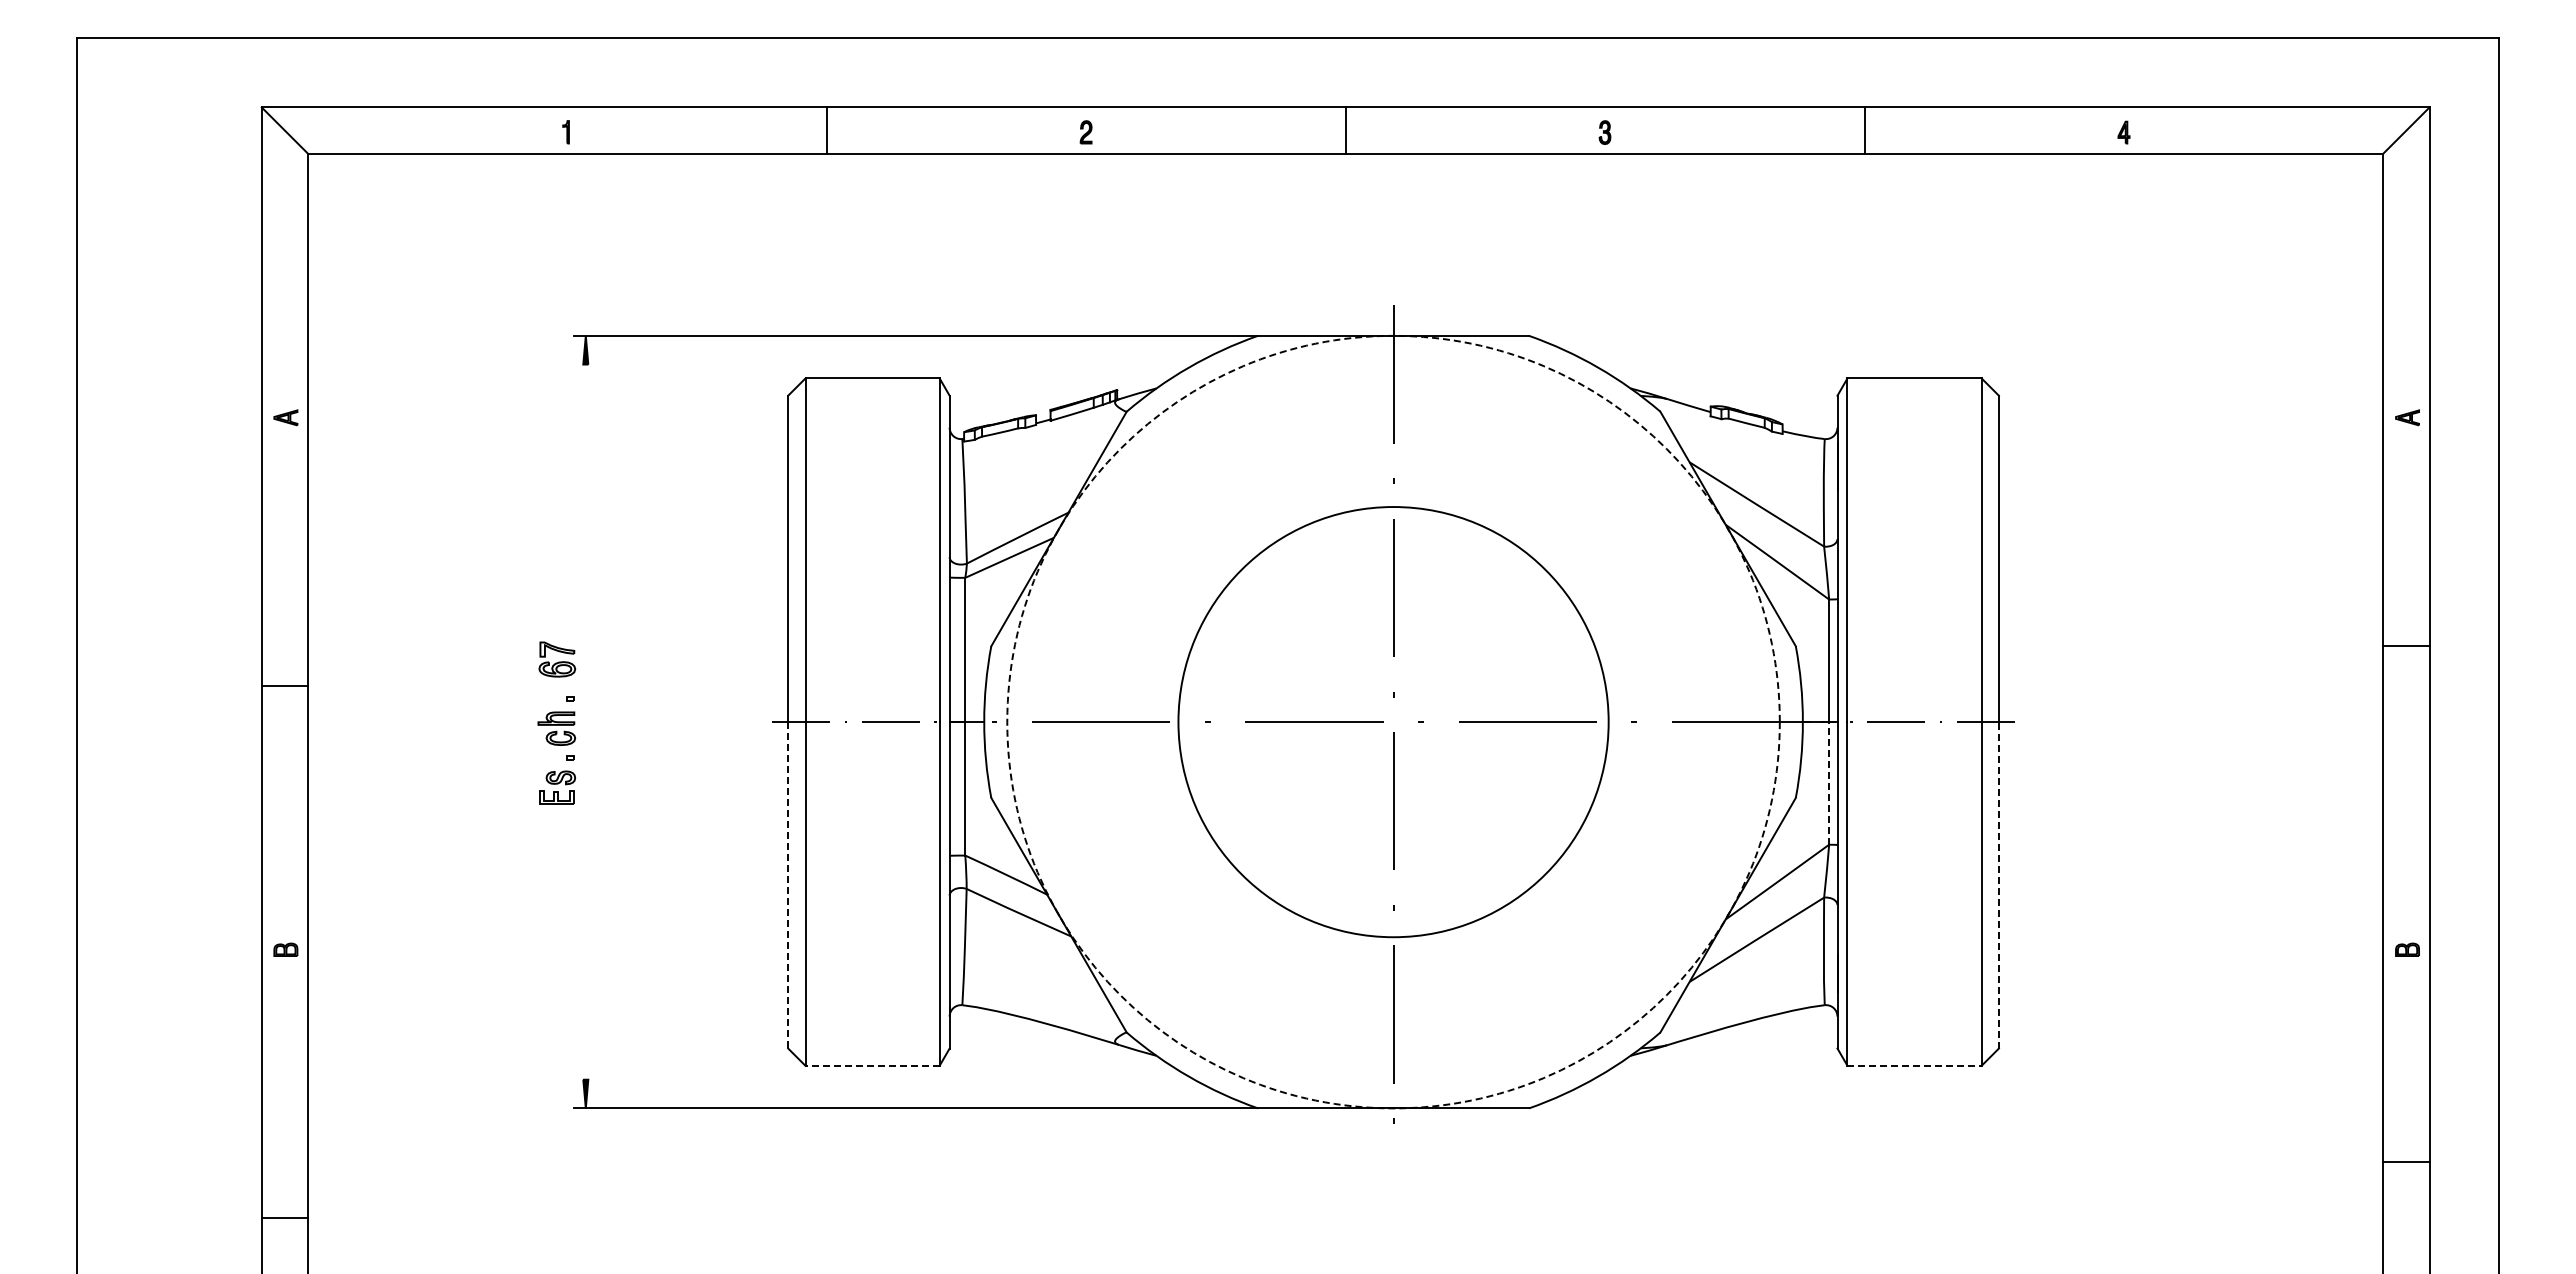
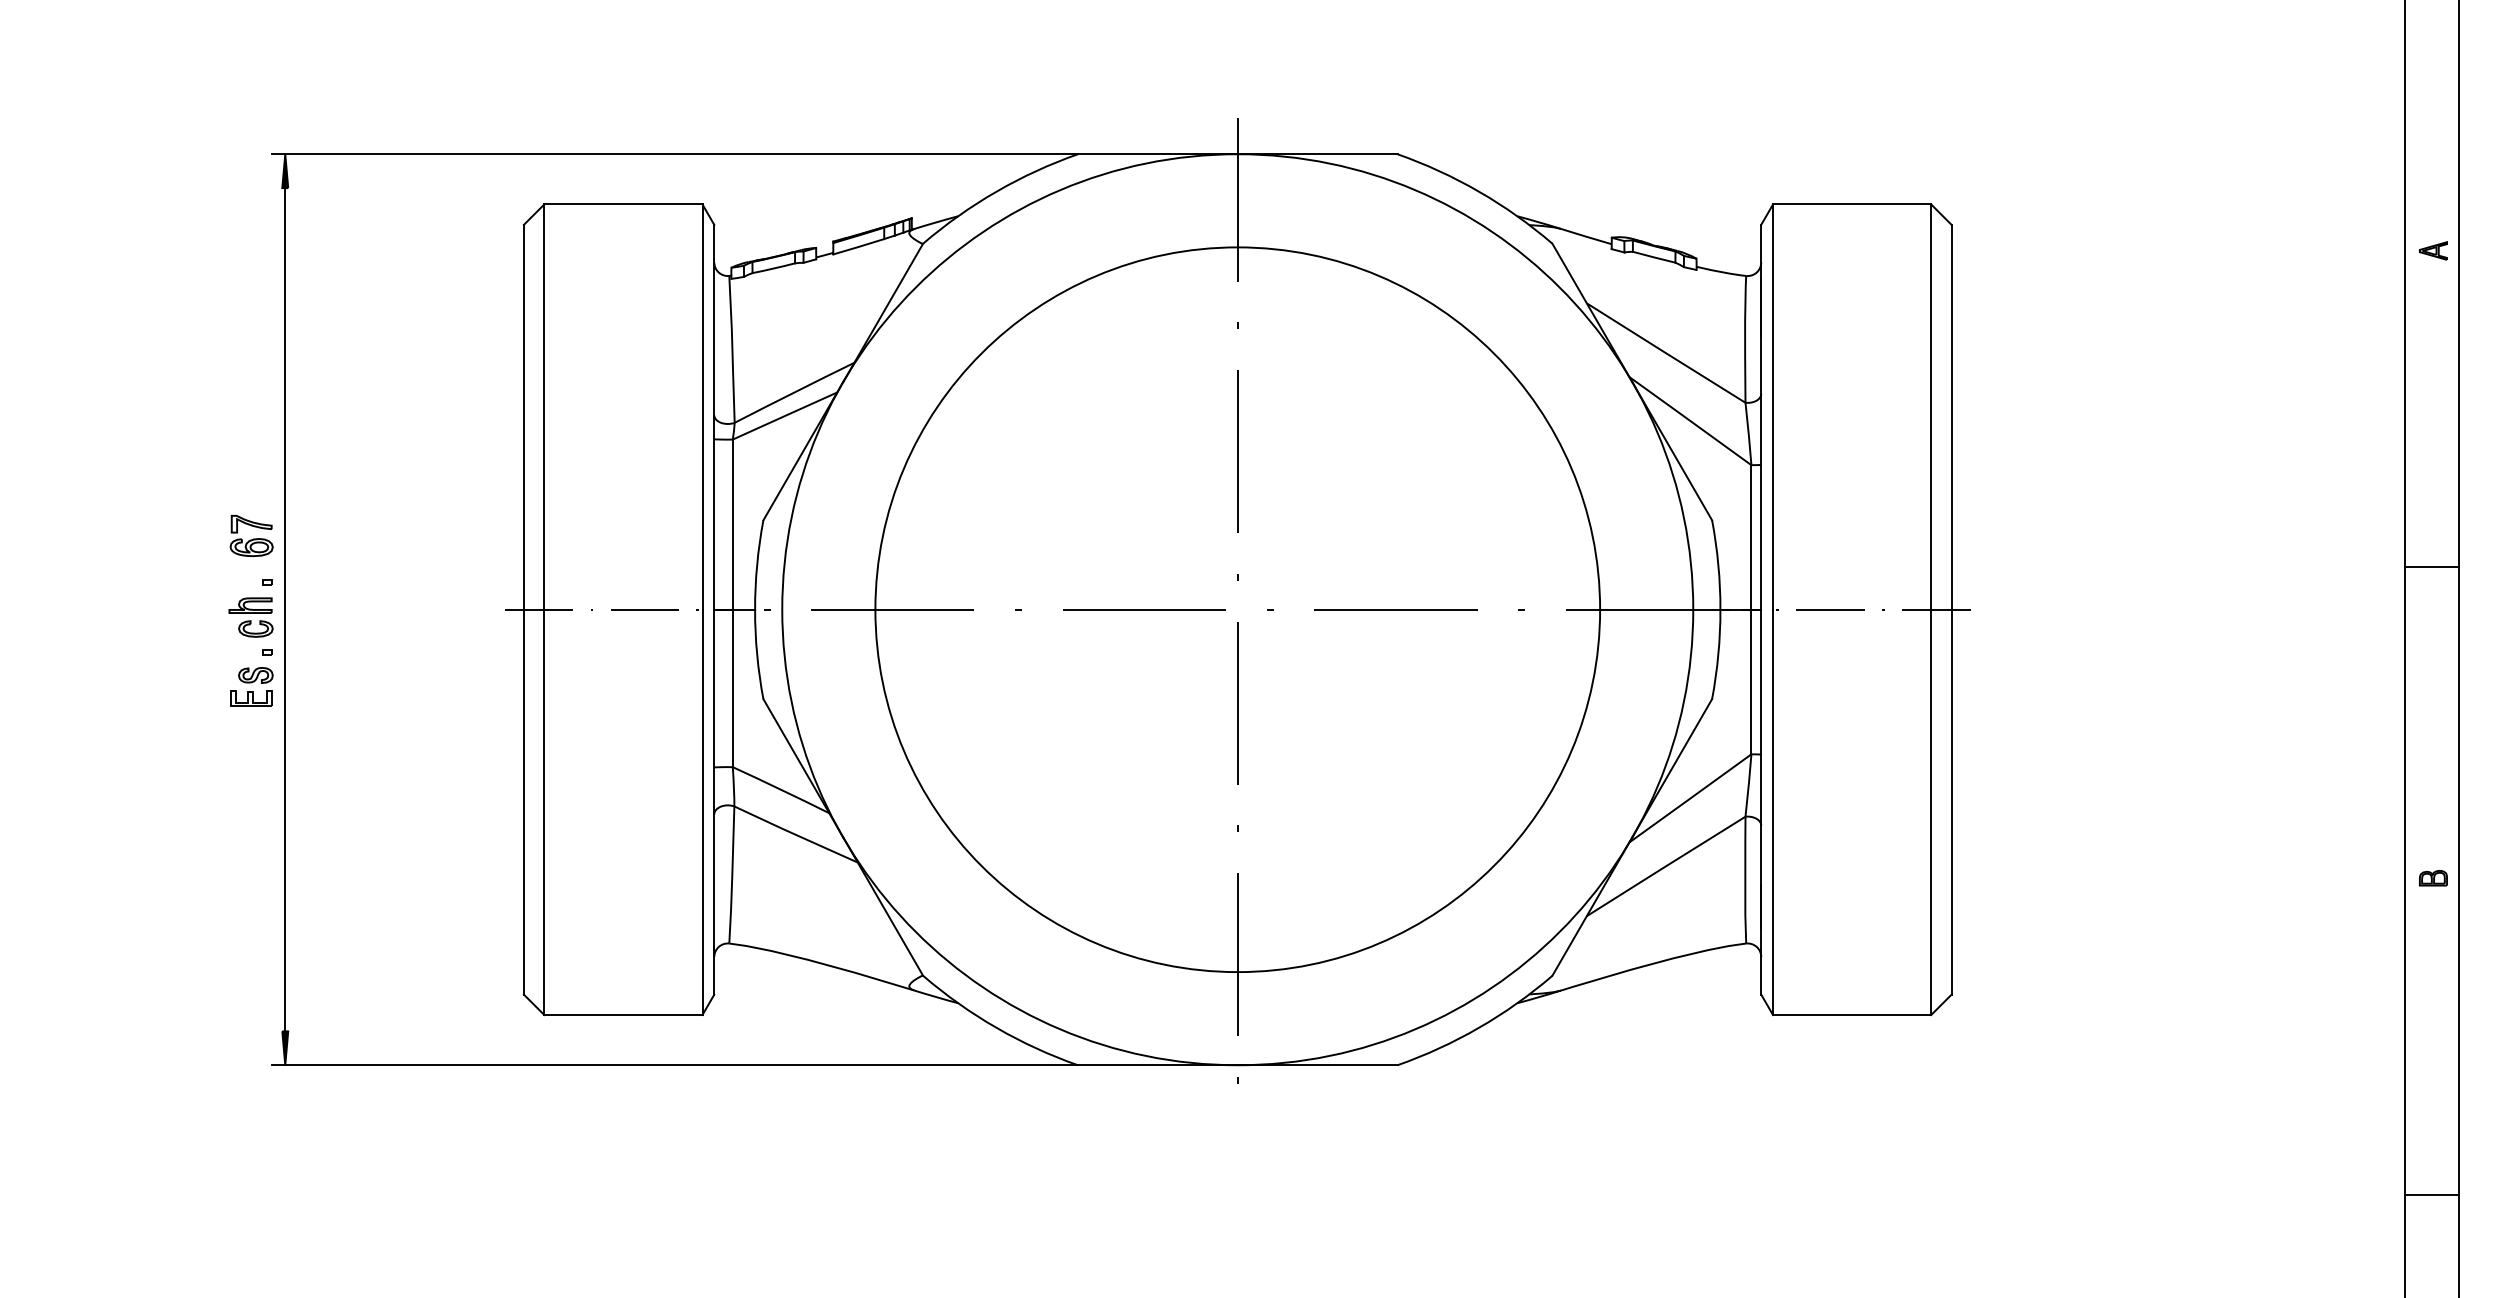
line: (2406, 645) -> (2432, 566), moved
line: (585, 721) -> (284, 609), added
circle: (1393, 721) -> (1237, 609), dashed -> solid
circle: (1393, 721) -> (1237, 609), size x1.43
line: (1829, 782) -> (1751, 680), dashed -> solid
line: (1998, 884) -> (1951, 801), dashed -> solid
line: (788, 885) -> (524, 802), dashed -> solid
line: (872, 1065) -> (623, 1014), dashed -> solid
line: (1915, 1065) -> (1853, 1014), dashed -> solid
line: (2406, 1162) -> (2432, 1195), moved

